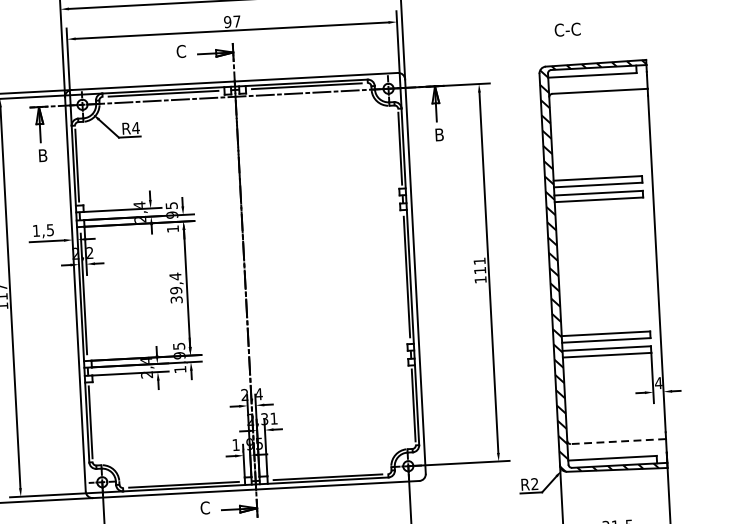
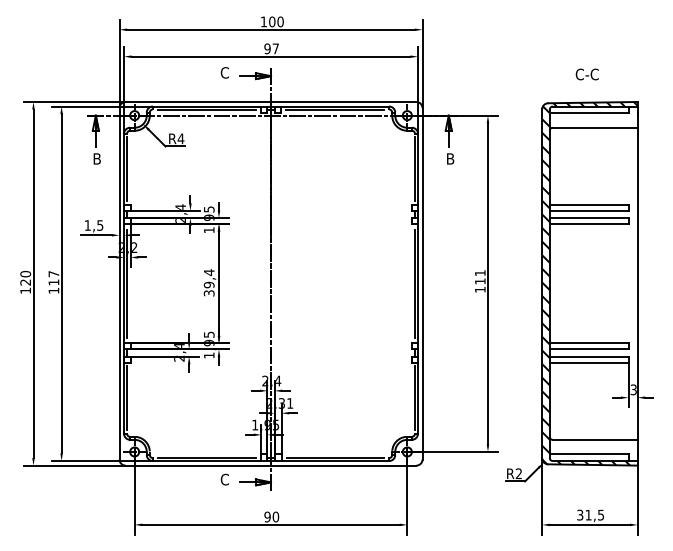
text: (566, 29) -> (586, 74), moved
text: (658, 382) -> (633, 389), 4 -> 3
line: (617, 441) -> (594, 439), dashed -> solid

